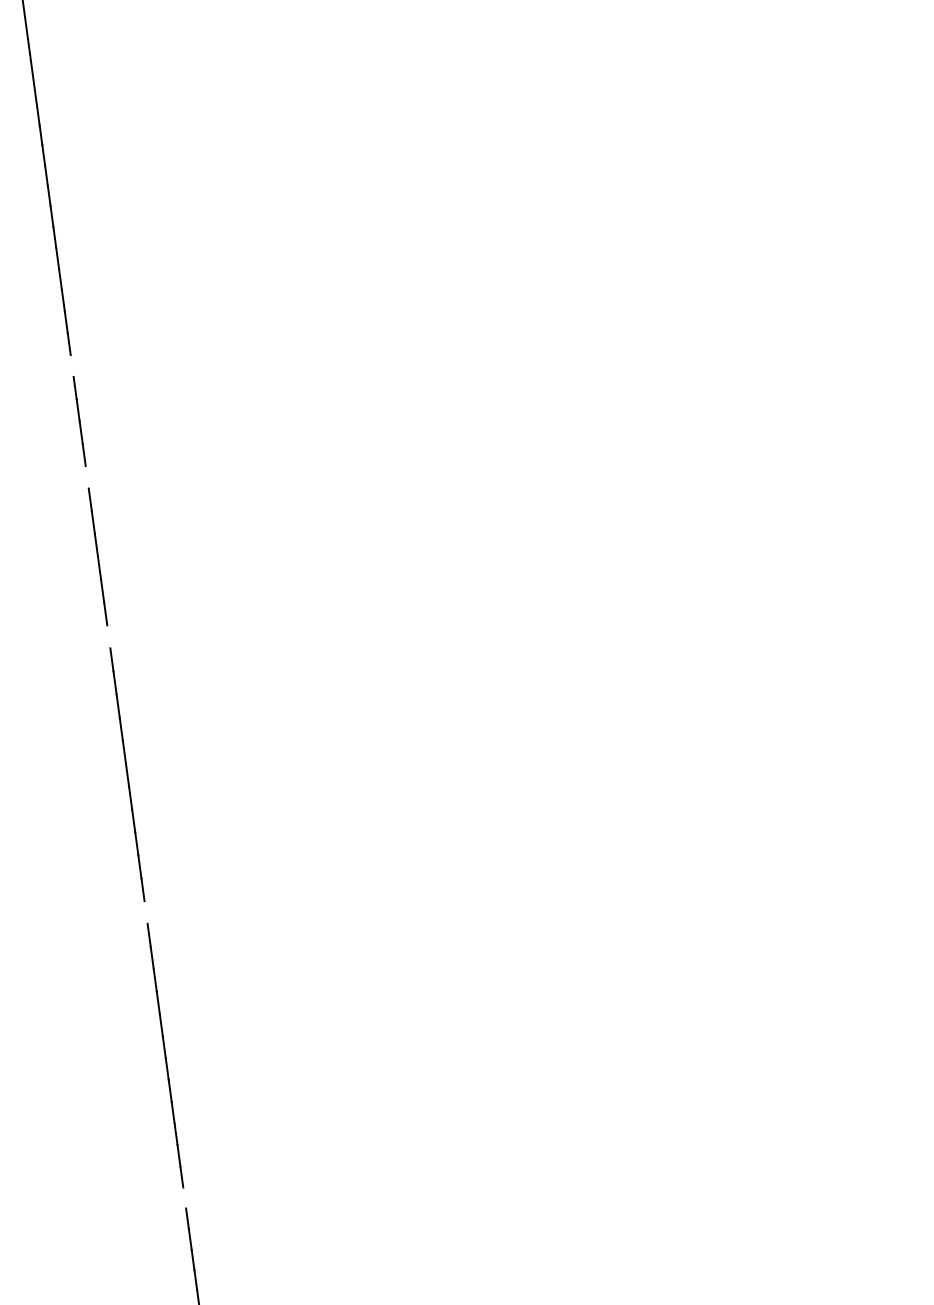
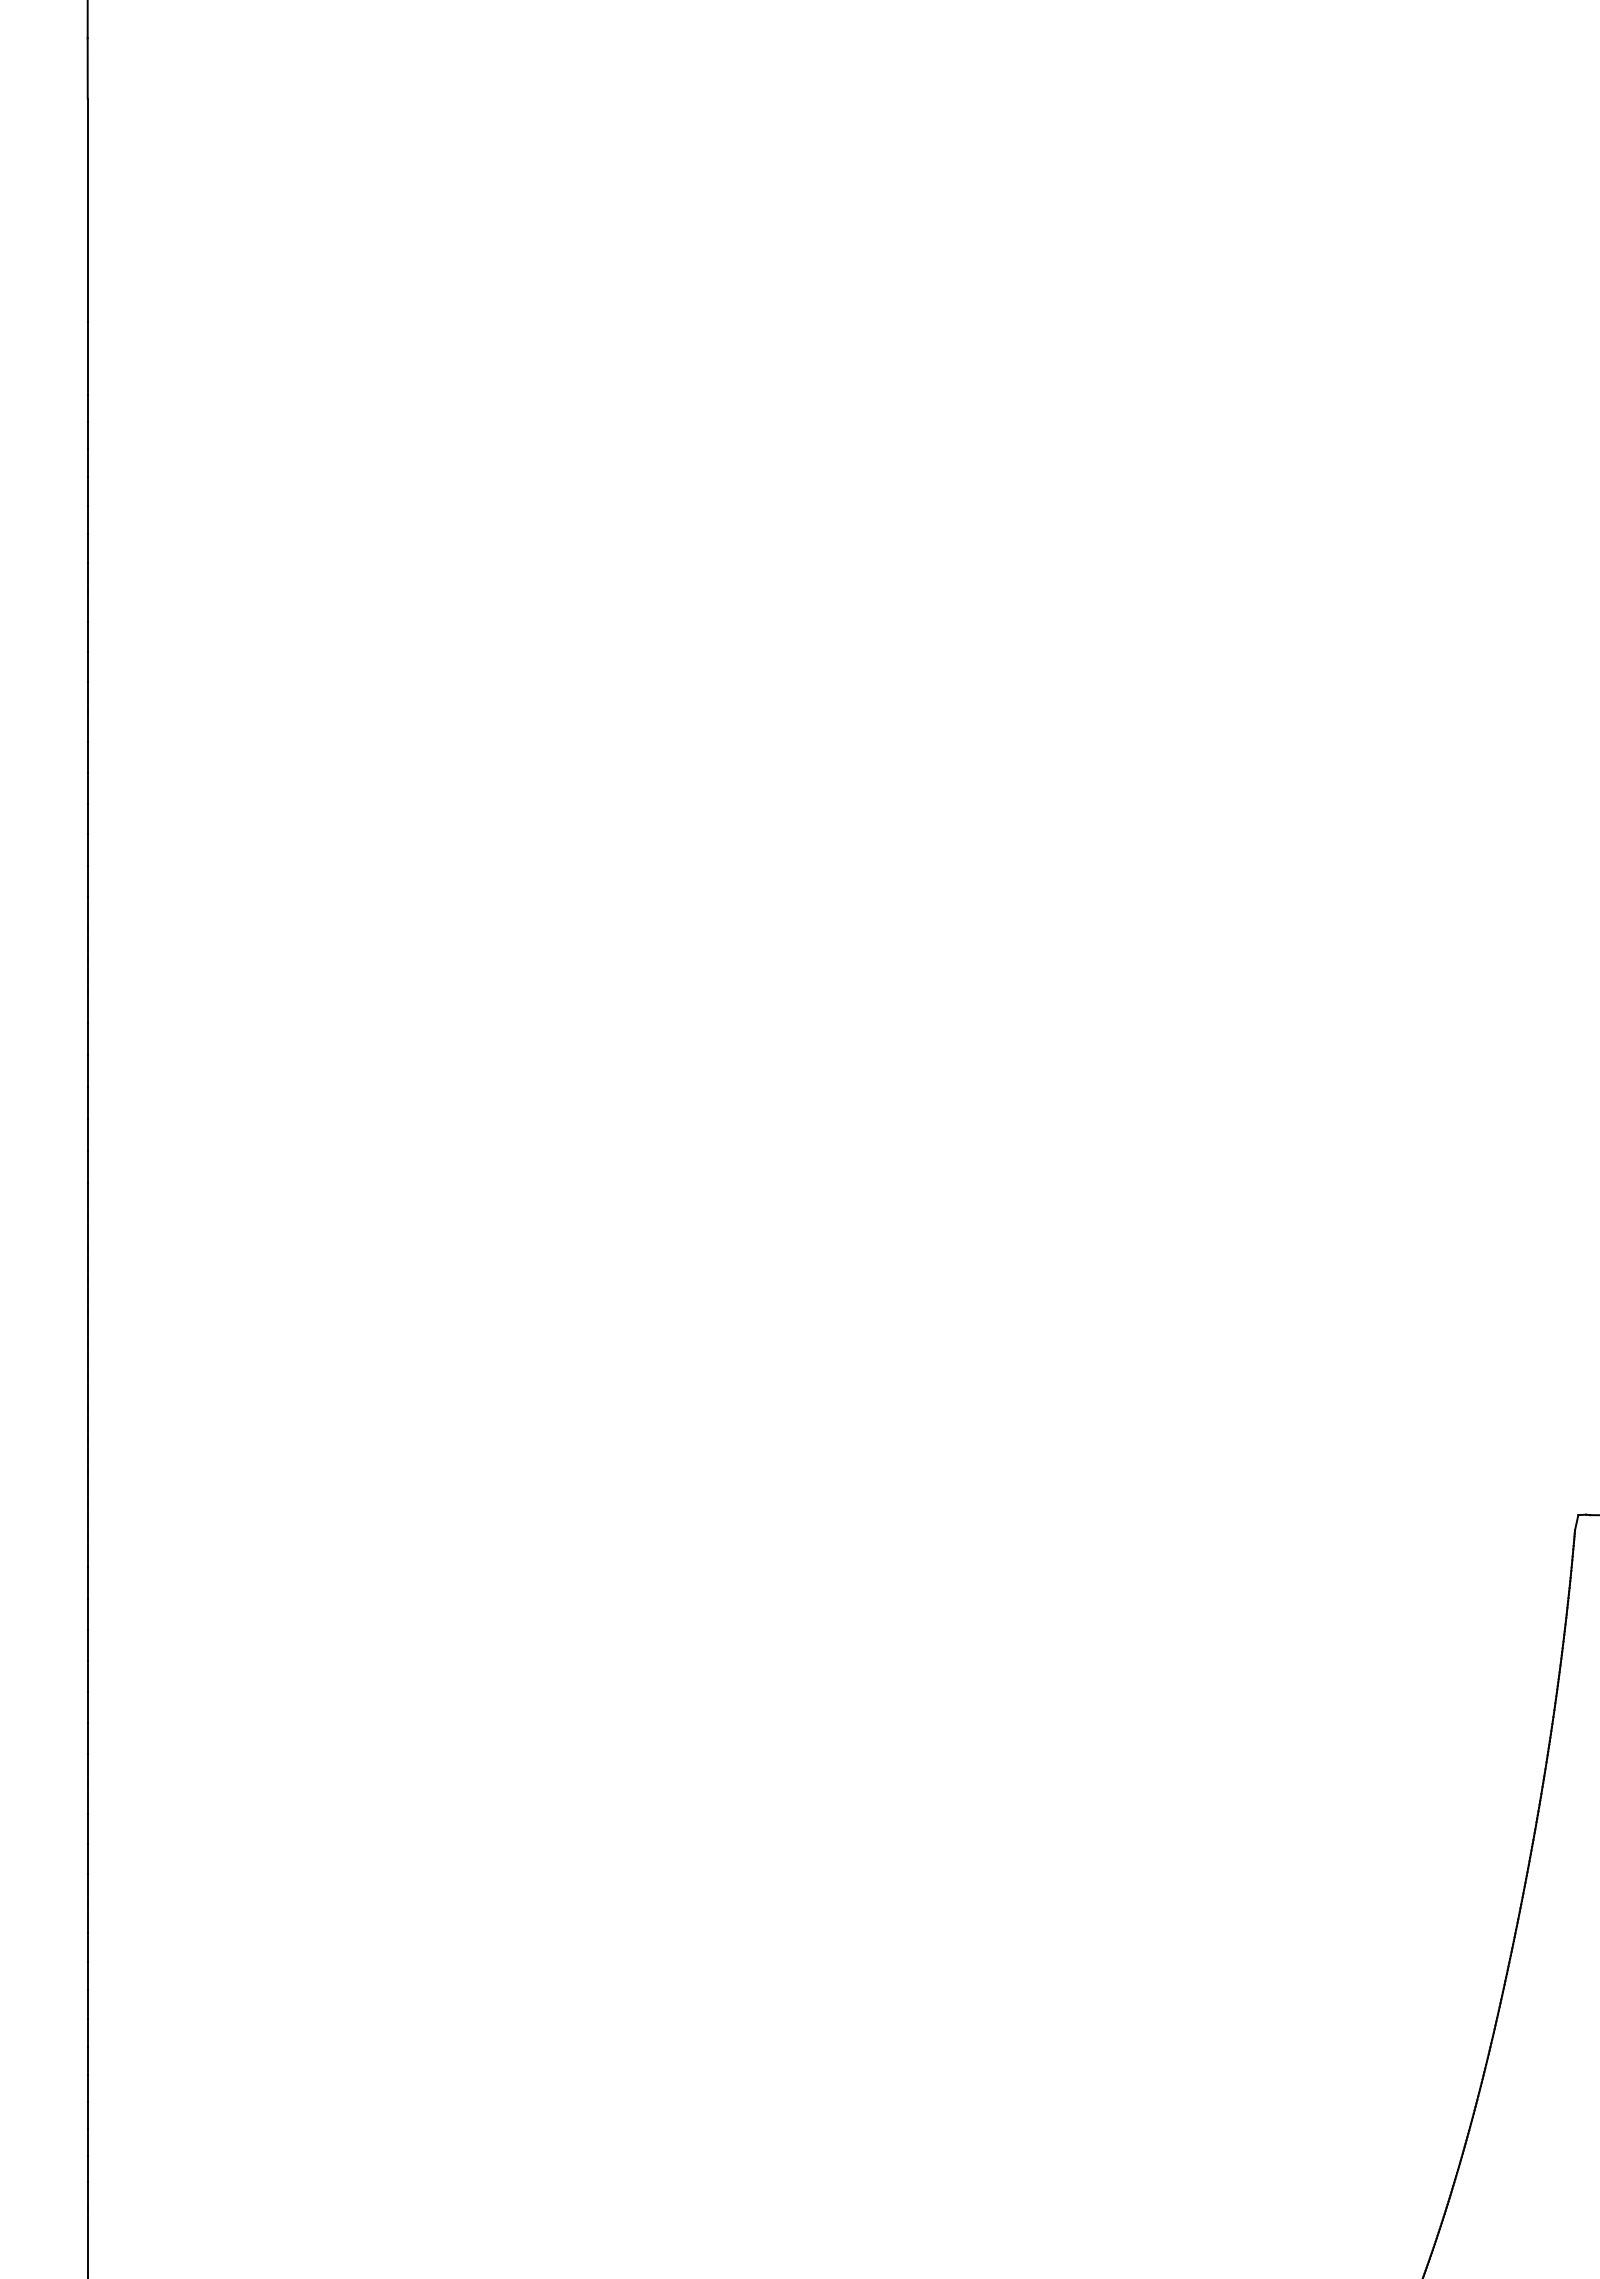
line: (72, 366) -> (87, 757), added
line: (87, 477) -> (87, 912), added
line: (108, 637) -> (87, 1135), added
line: (145, 912) -> (87, 1519), added
line: (184, 1197) -> (87, 1917), added

